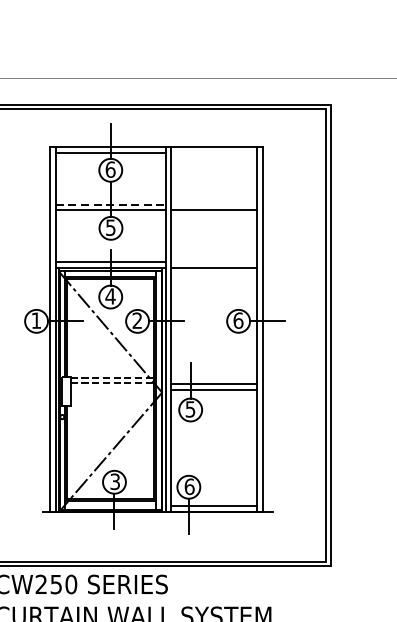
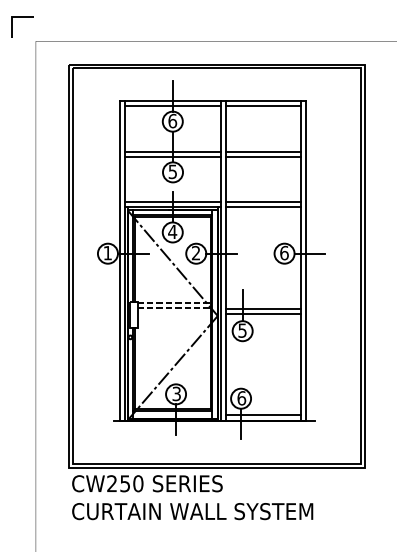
line: (213, 152) -> (262, 106), added
line: (111, 204) -> (173, 151), dashed -> solid
line: (213, 204) -> (262, 151), added
line: (213, 261) -> (262, 201), added

